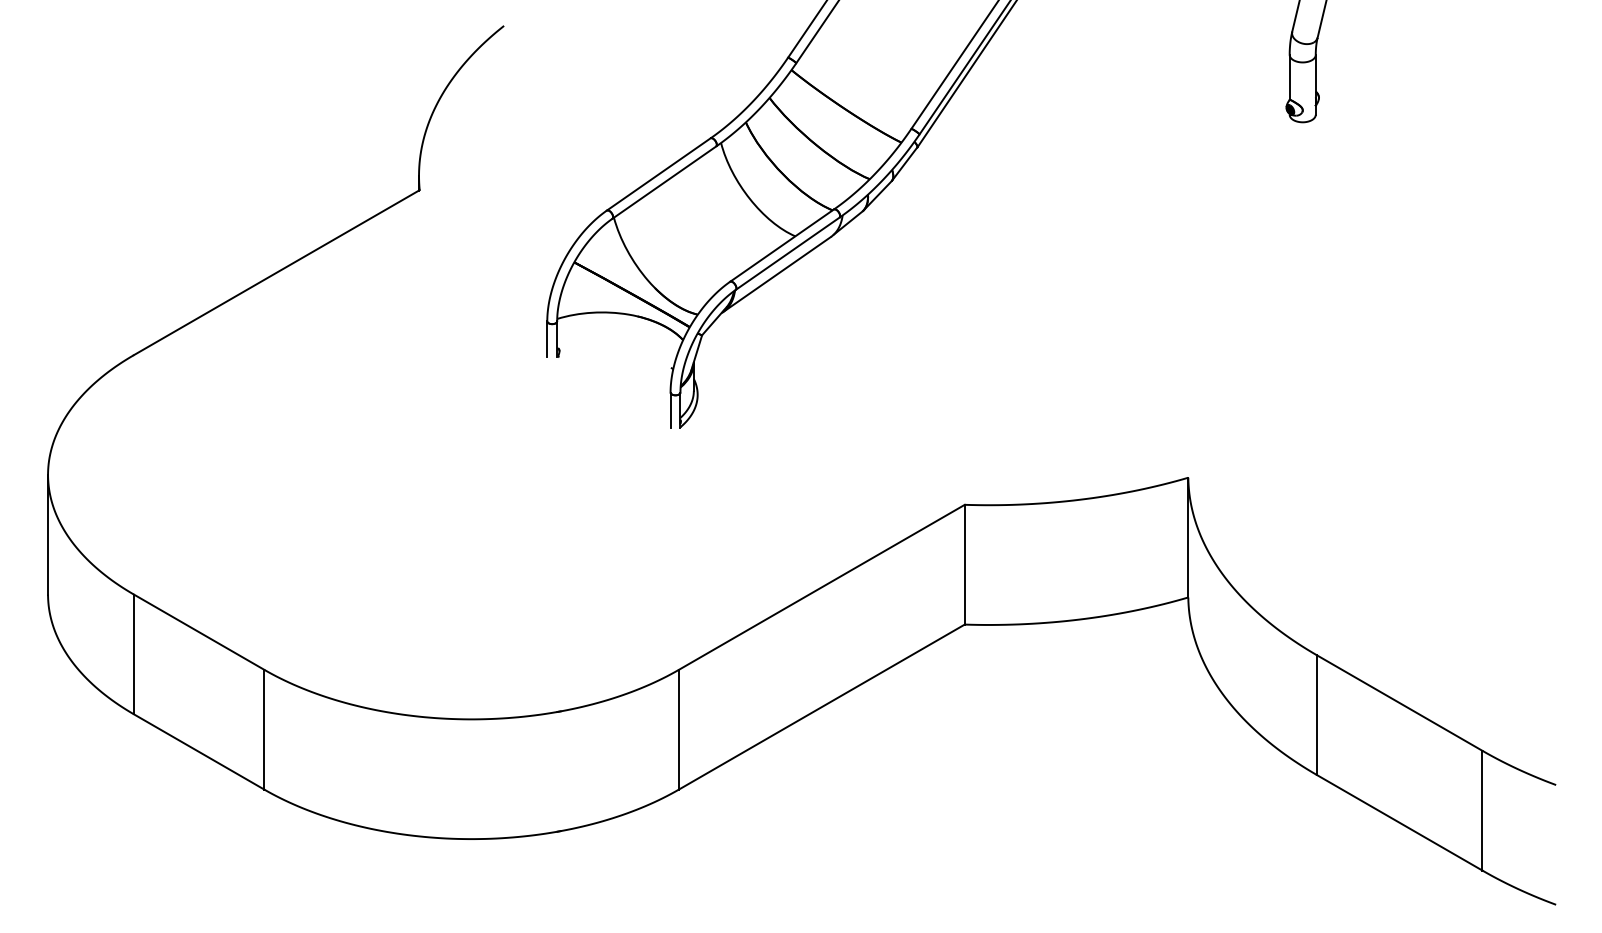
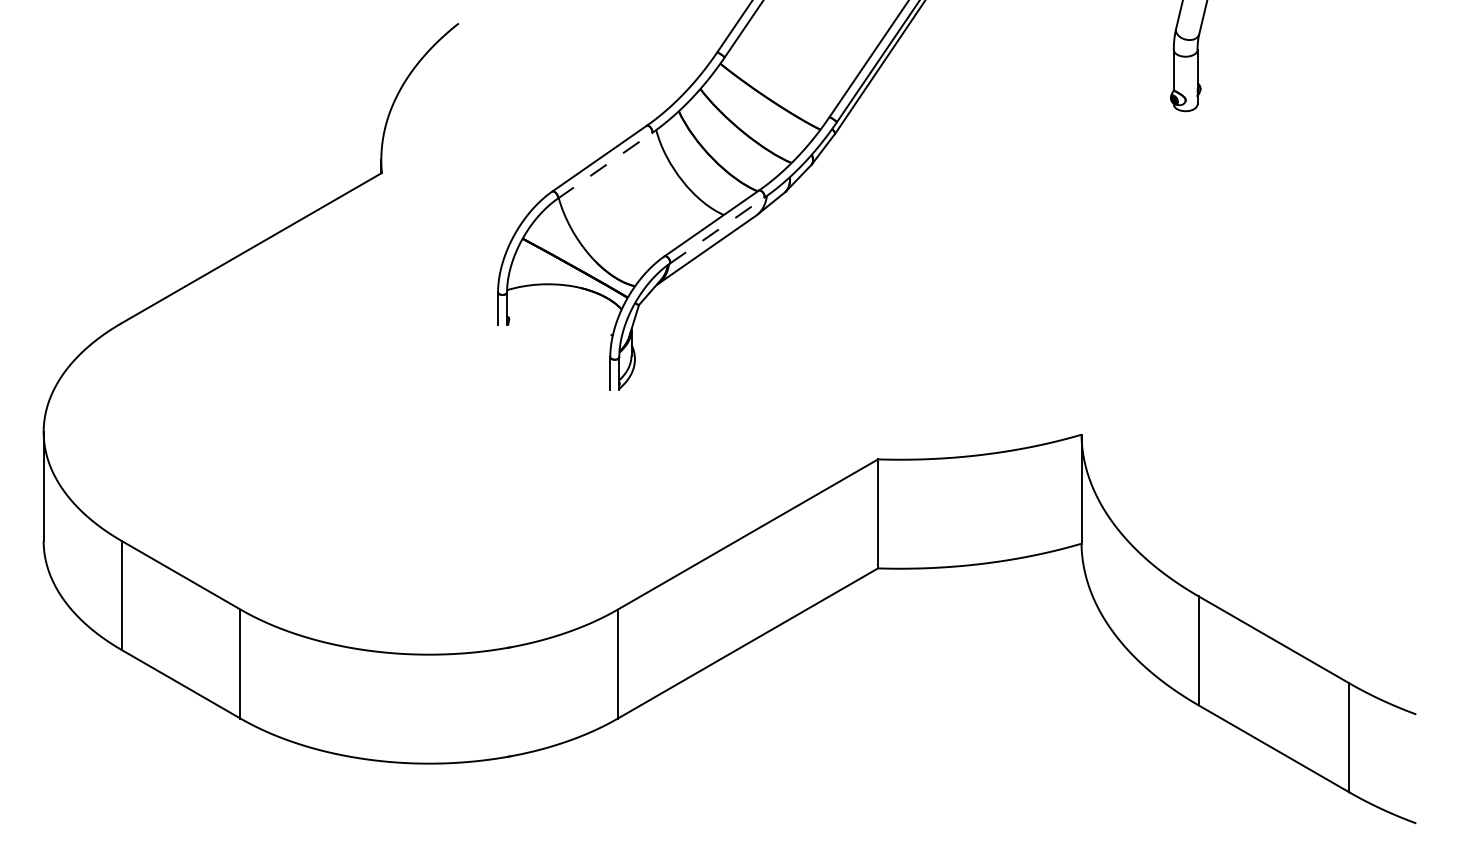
line: (664, 182) -> (604, 166), solid -> dashed
line: (788, 253) -> (717, 230), solid -> dashed

